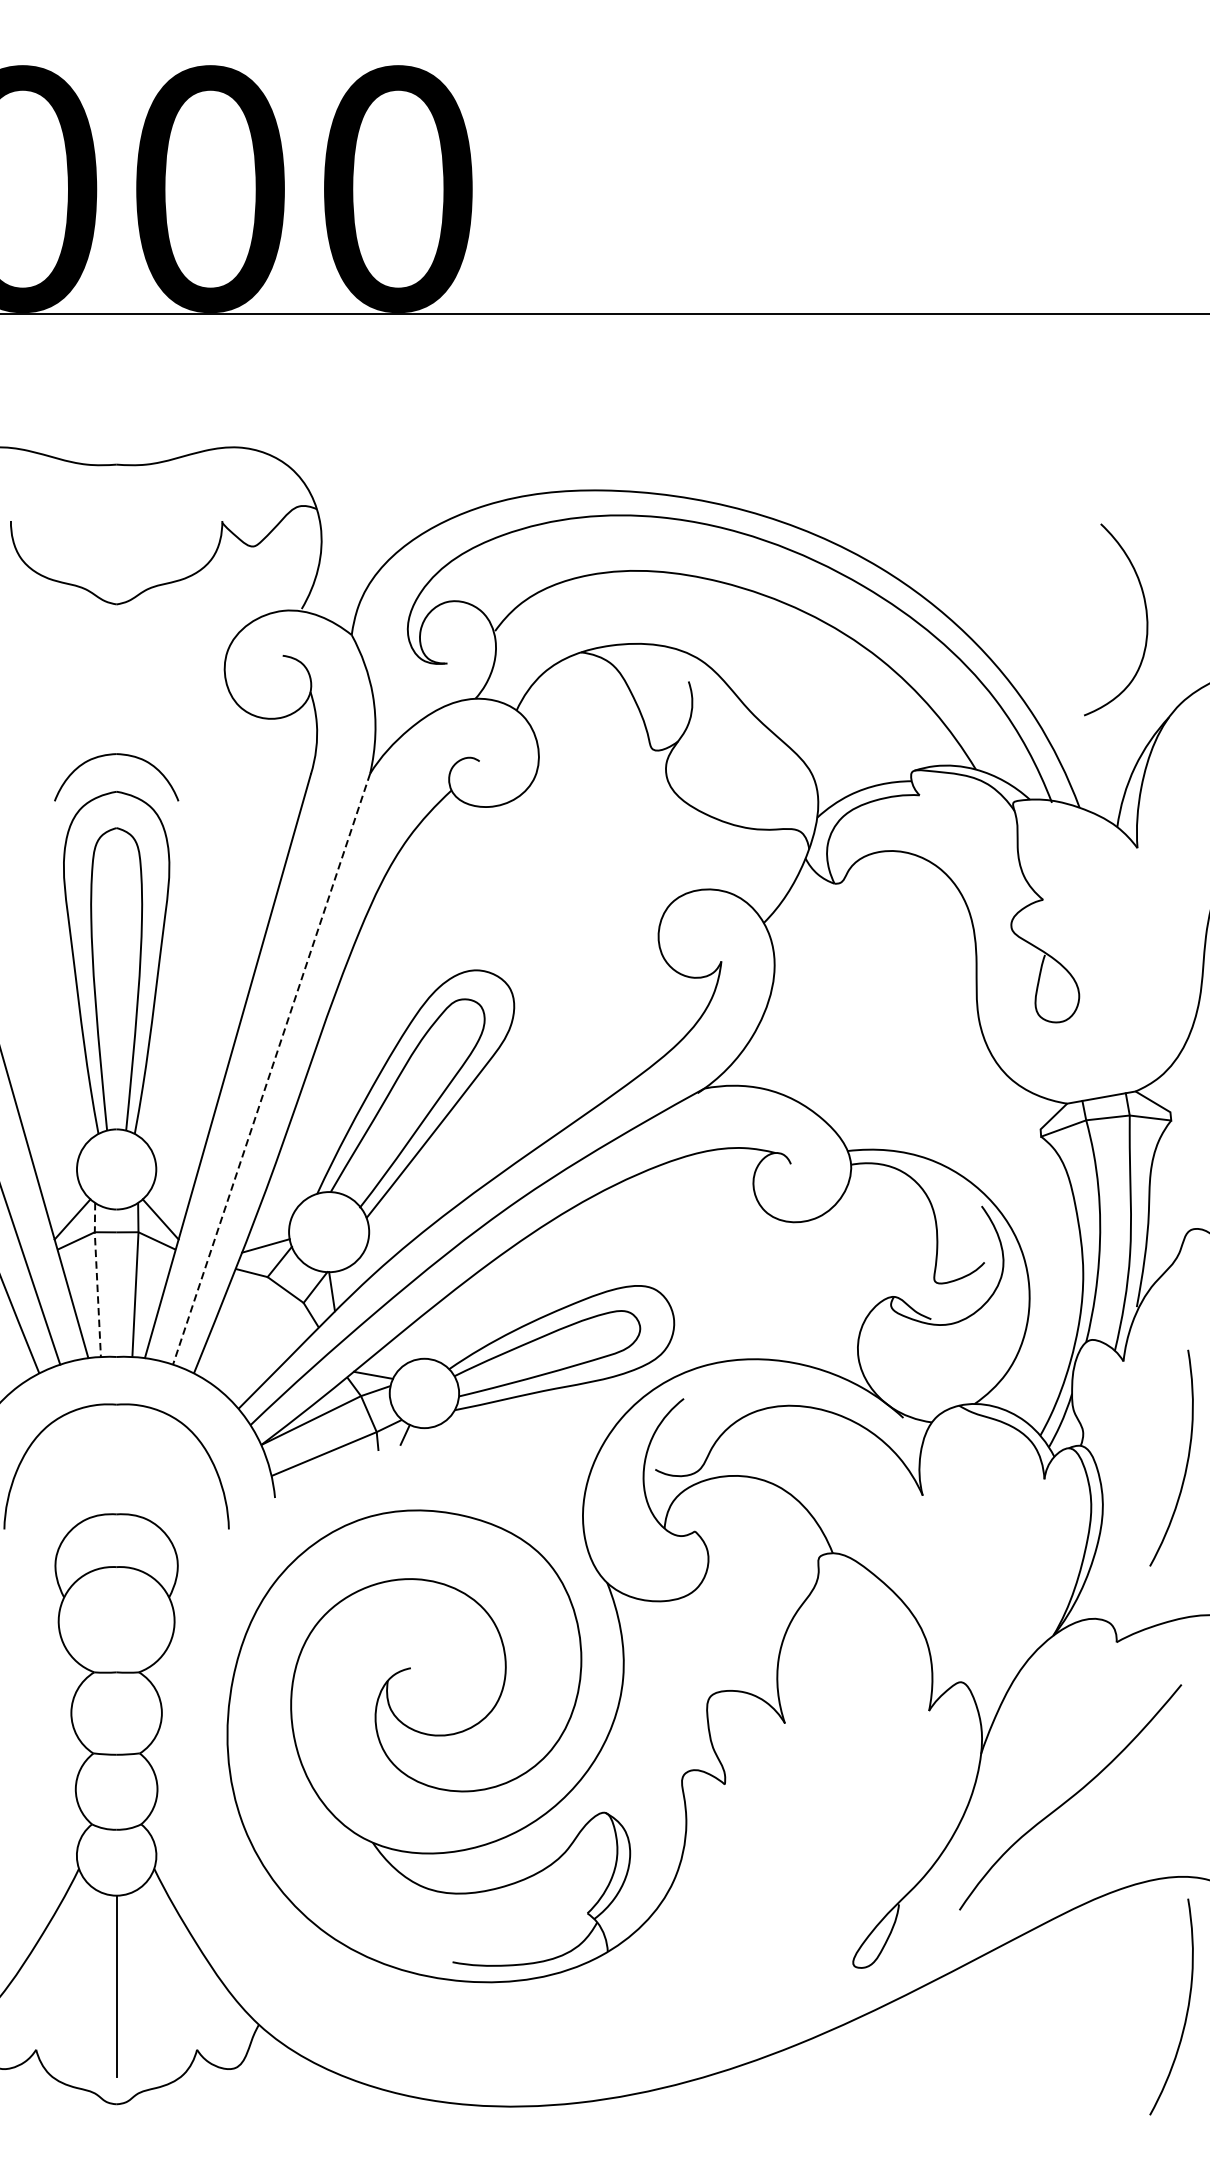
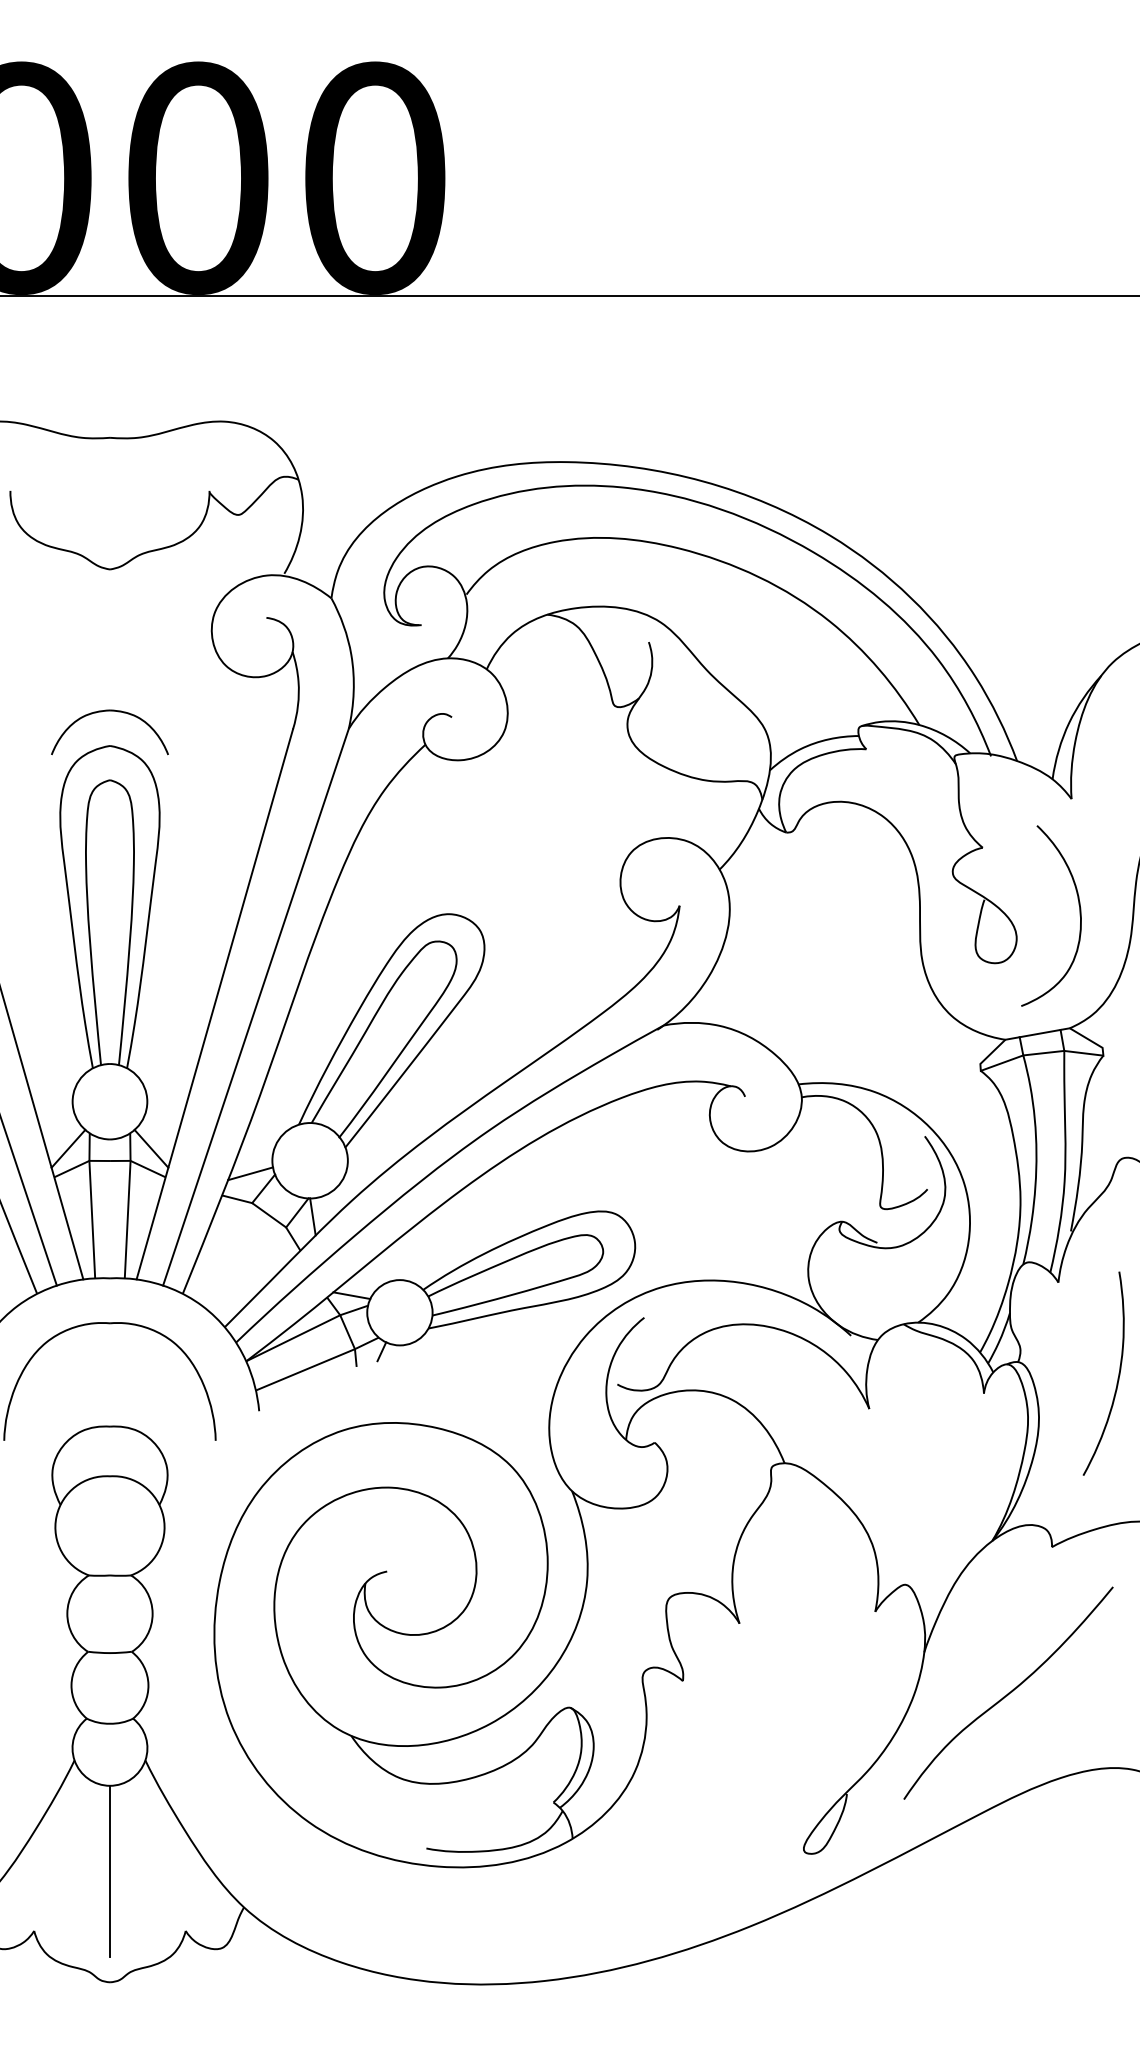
curve: (1145, 619) -> (1079, 915), moved
line: (271, 1069) -> (255, 1007), dashed -> solid
line: (97, 1279) -> (91, 1205), dashed -> solid
curve: (1186, 2011) -> (1117, 1894), removed

